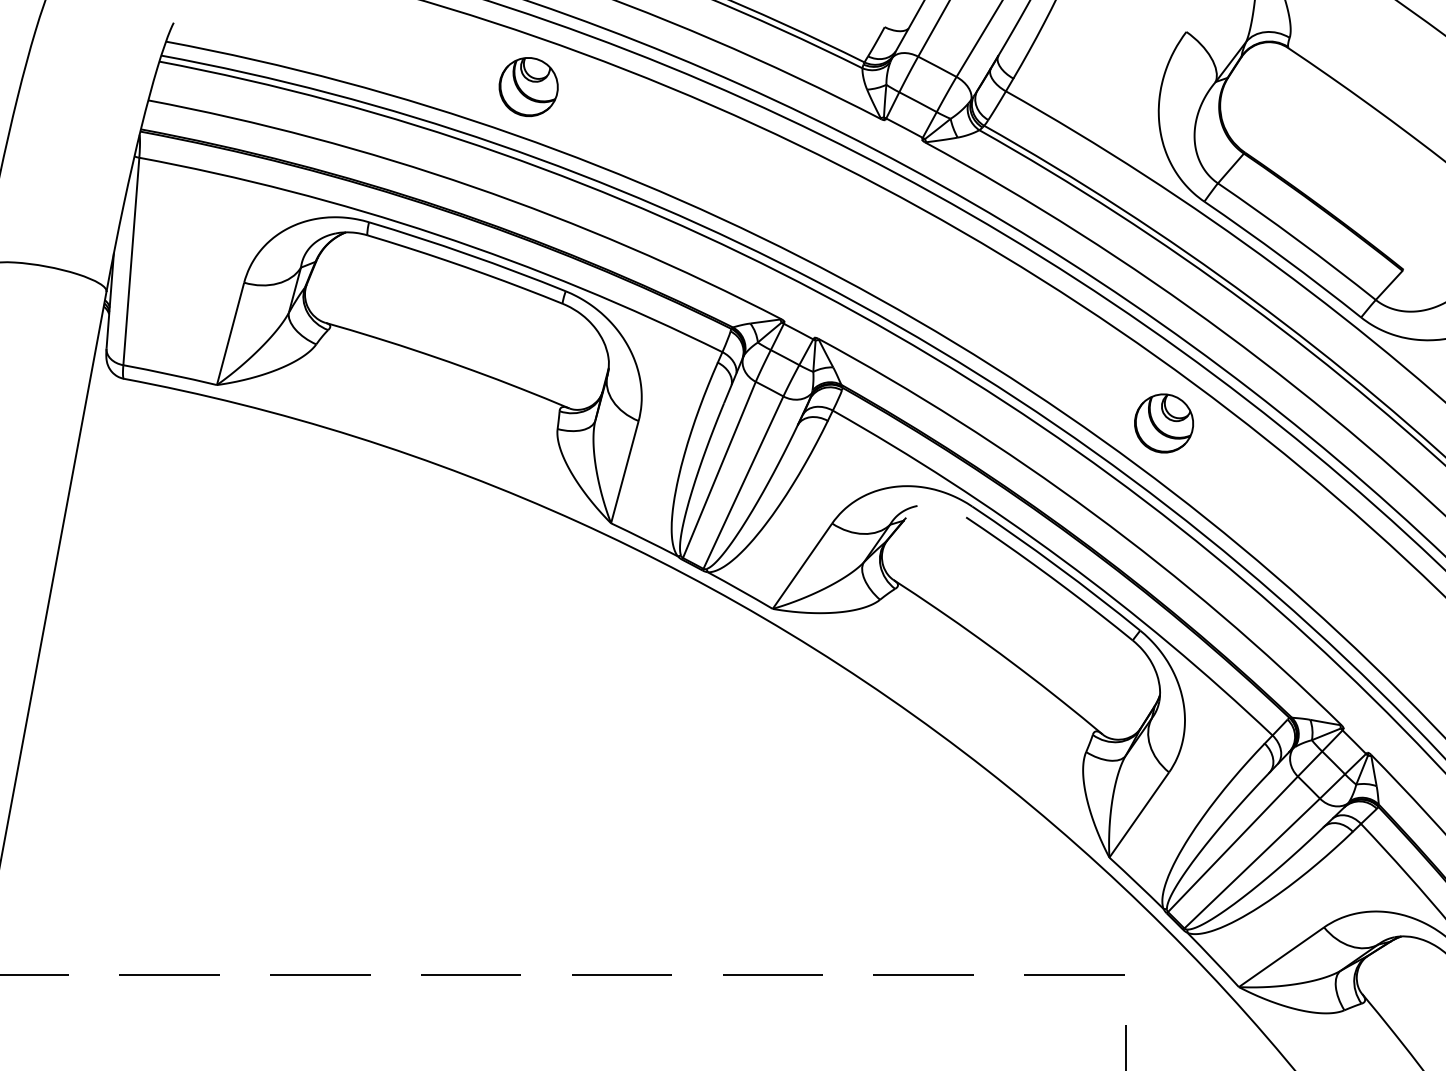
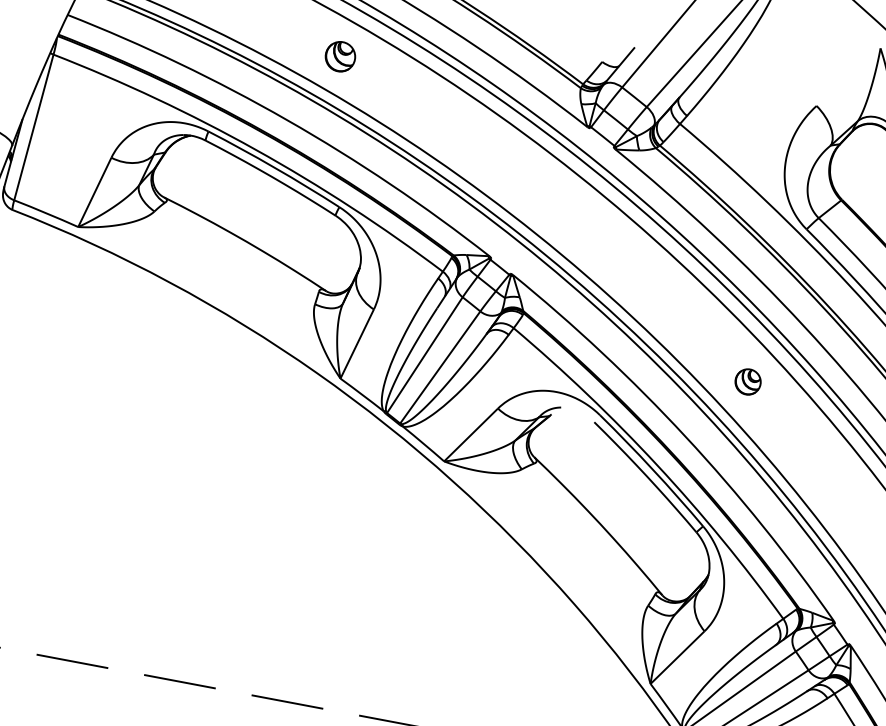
part: (528, 87) -> (340, 56), size x0.7
part: (1164, 423) -> (748, 382), size x0.6

